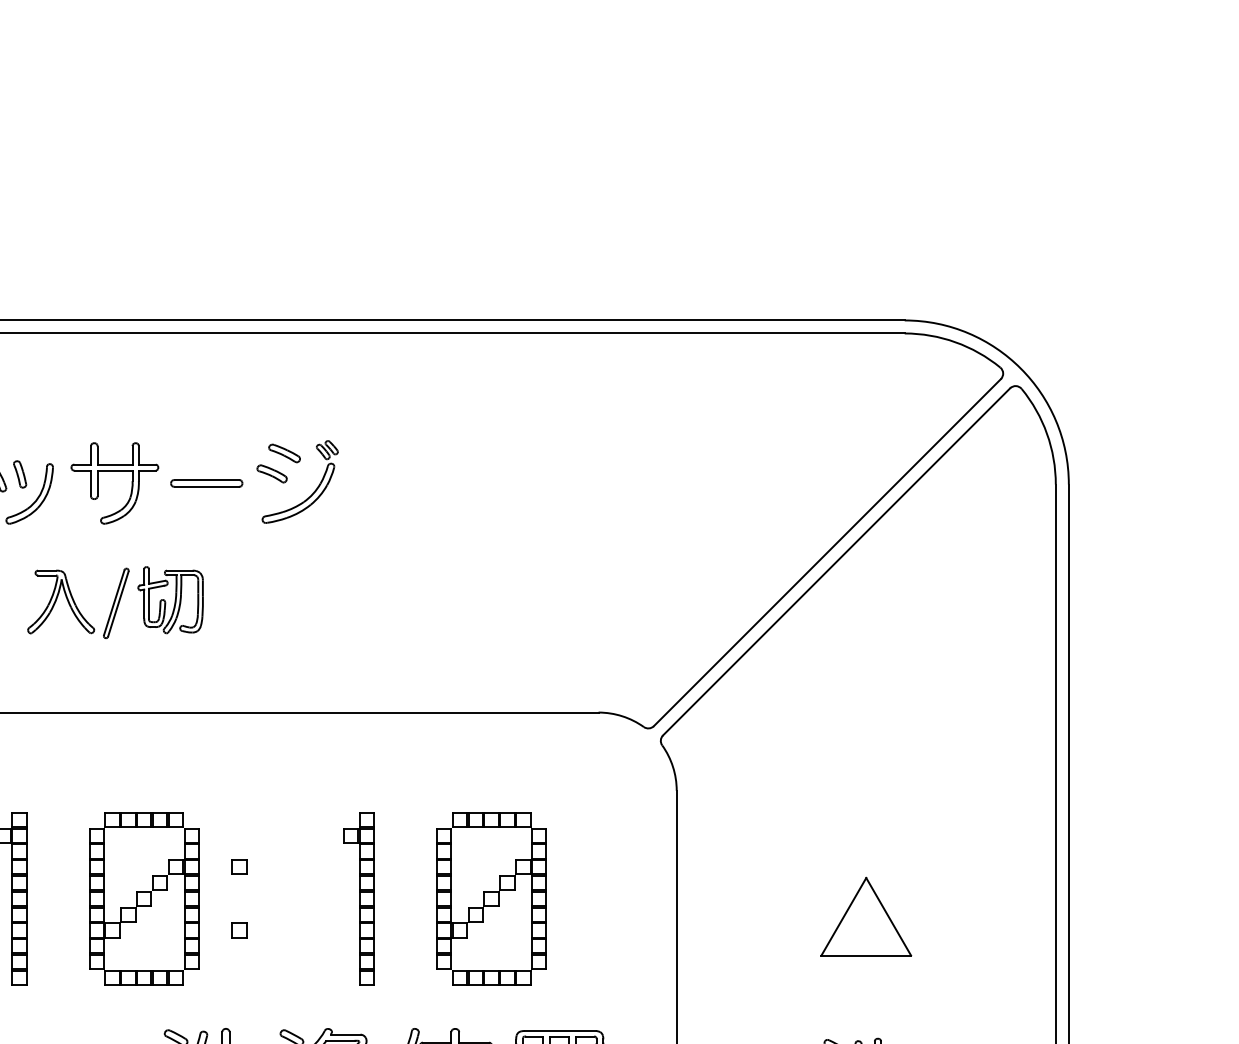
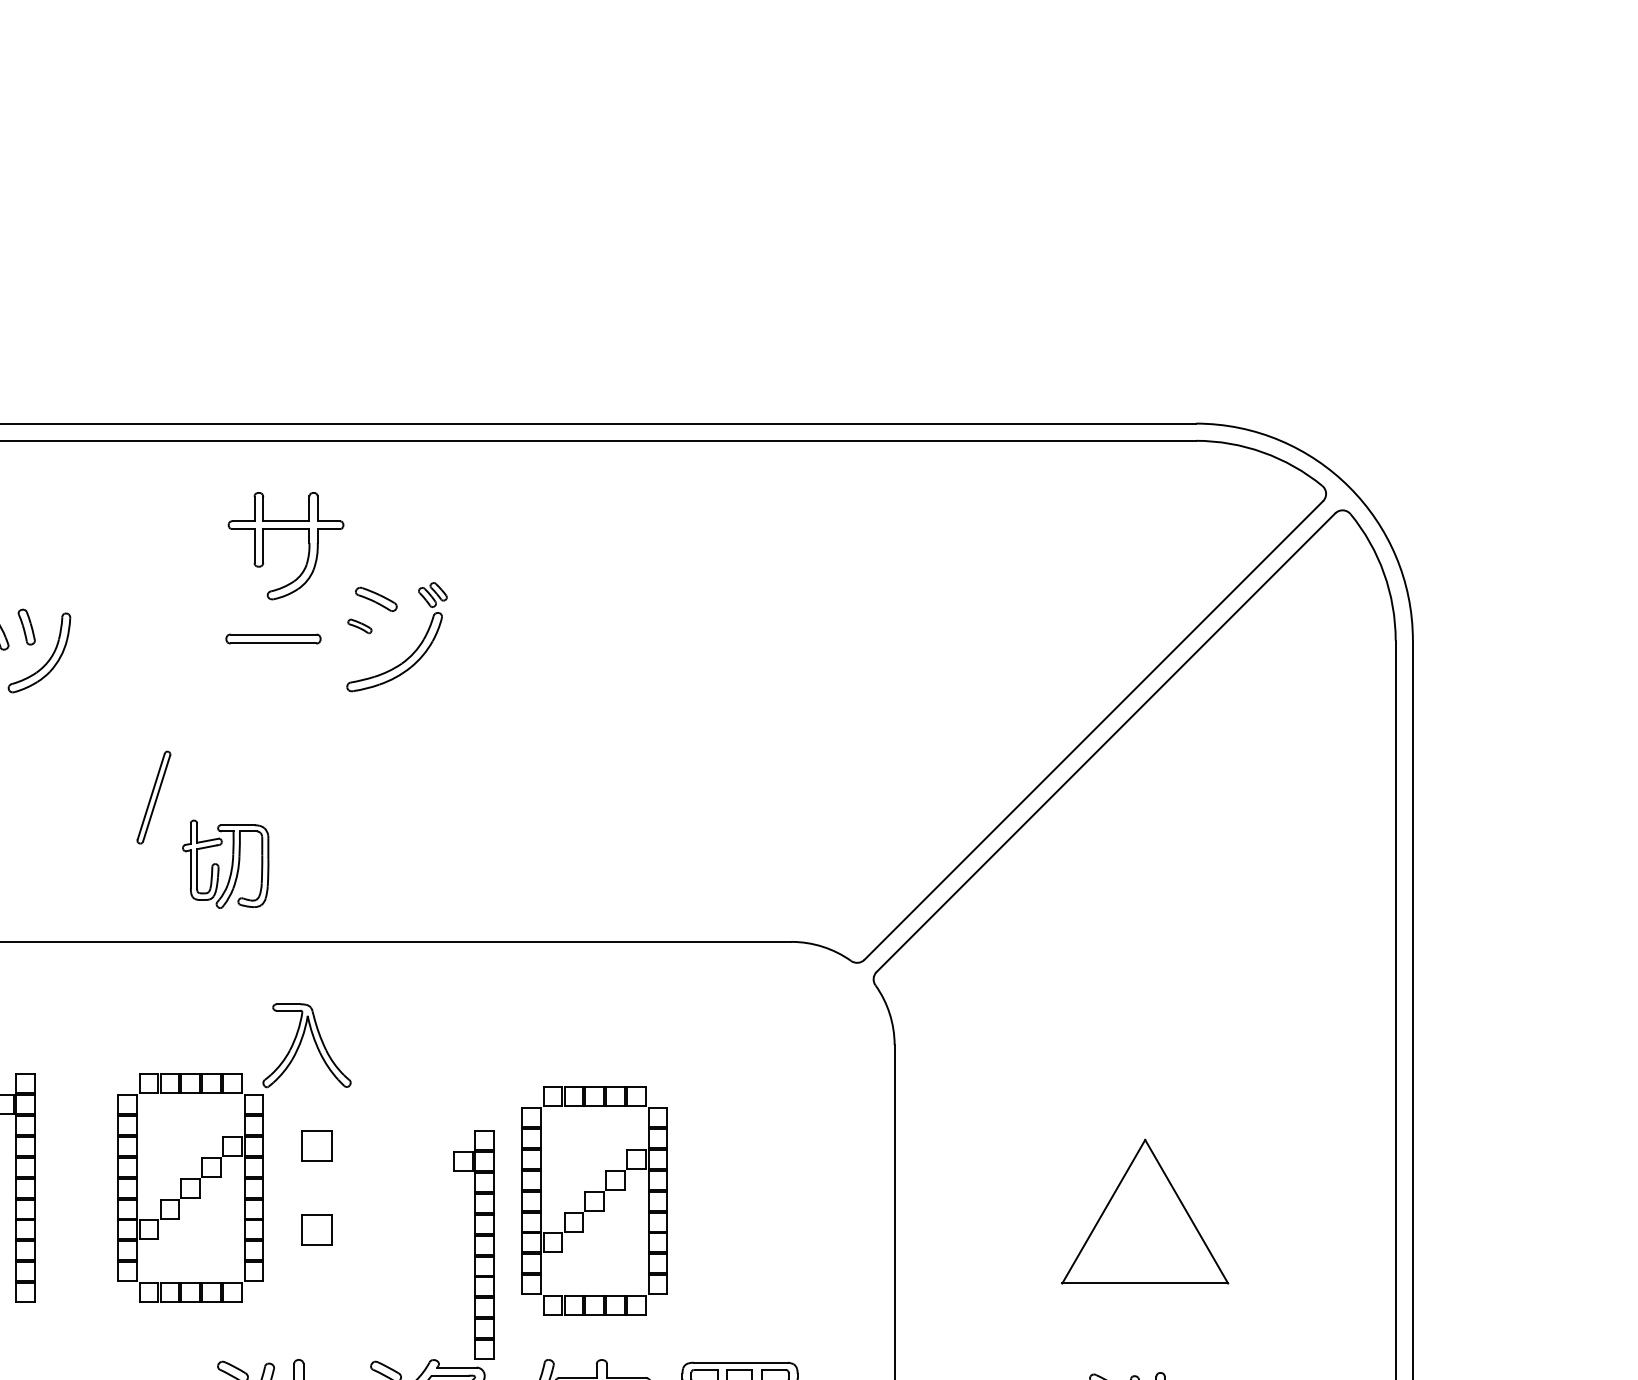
part: (114, 470) -> (285, 529), moved
part: (271, 473) -> (359, 626), size x0.6
part: (170, 599) -> (225, 863), moved
part: (60, 601) -> (306, 1045), moved
part: (239, 867) -> (316, 1146), size x1.6
part: (358, 898) -> (473, 1244), moved
part: (491, 898) -> (594, 1200), moved
part: (865, 916) -> (1144, 1211), size x1.4
part: (239, 930) -> (316, 1229), size x1.6

